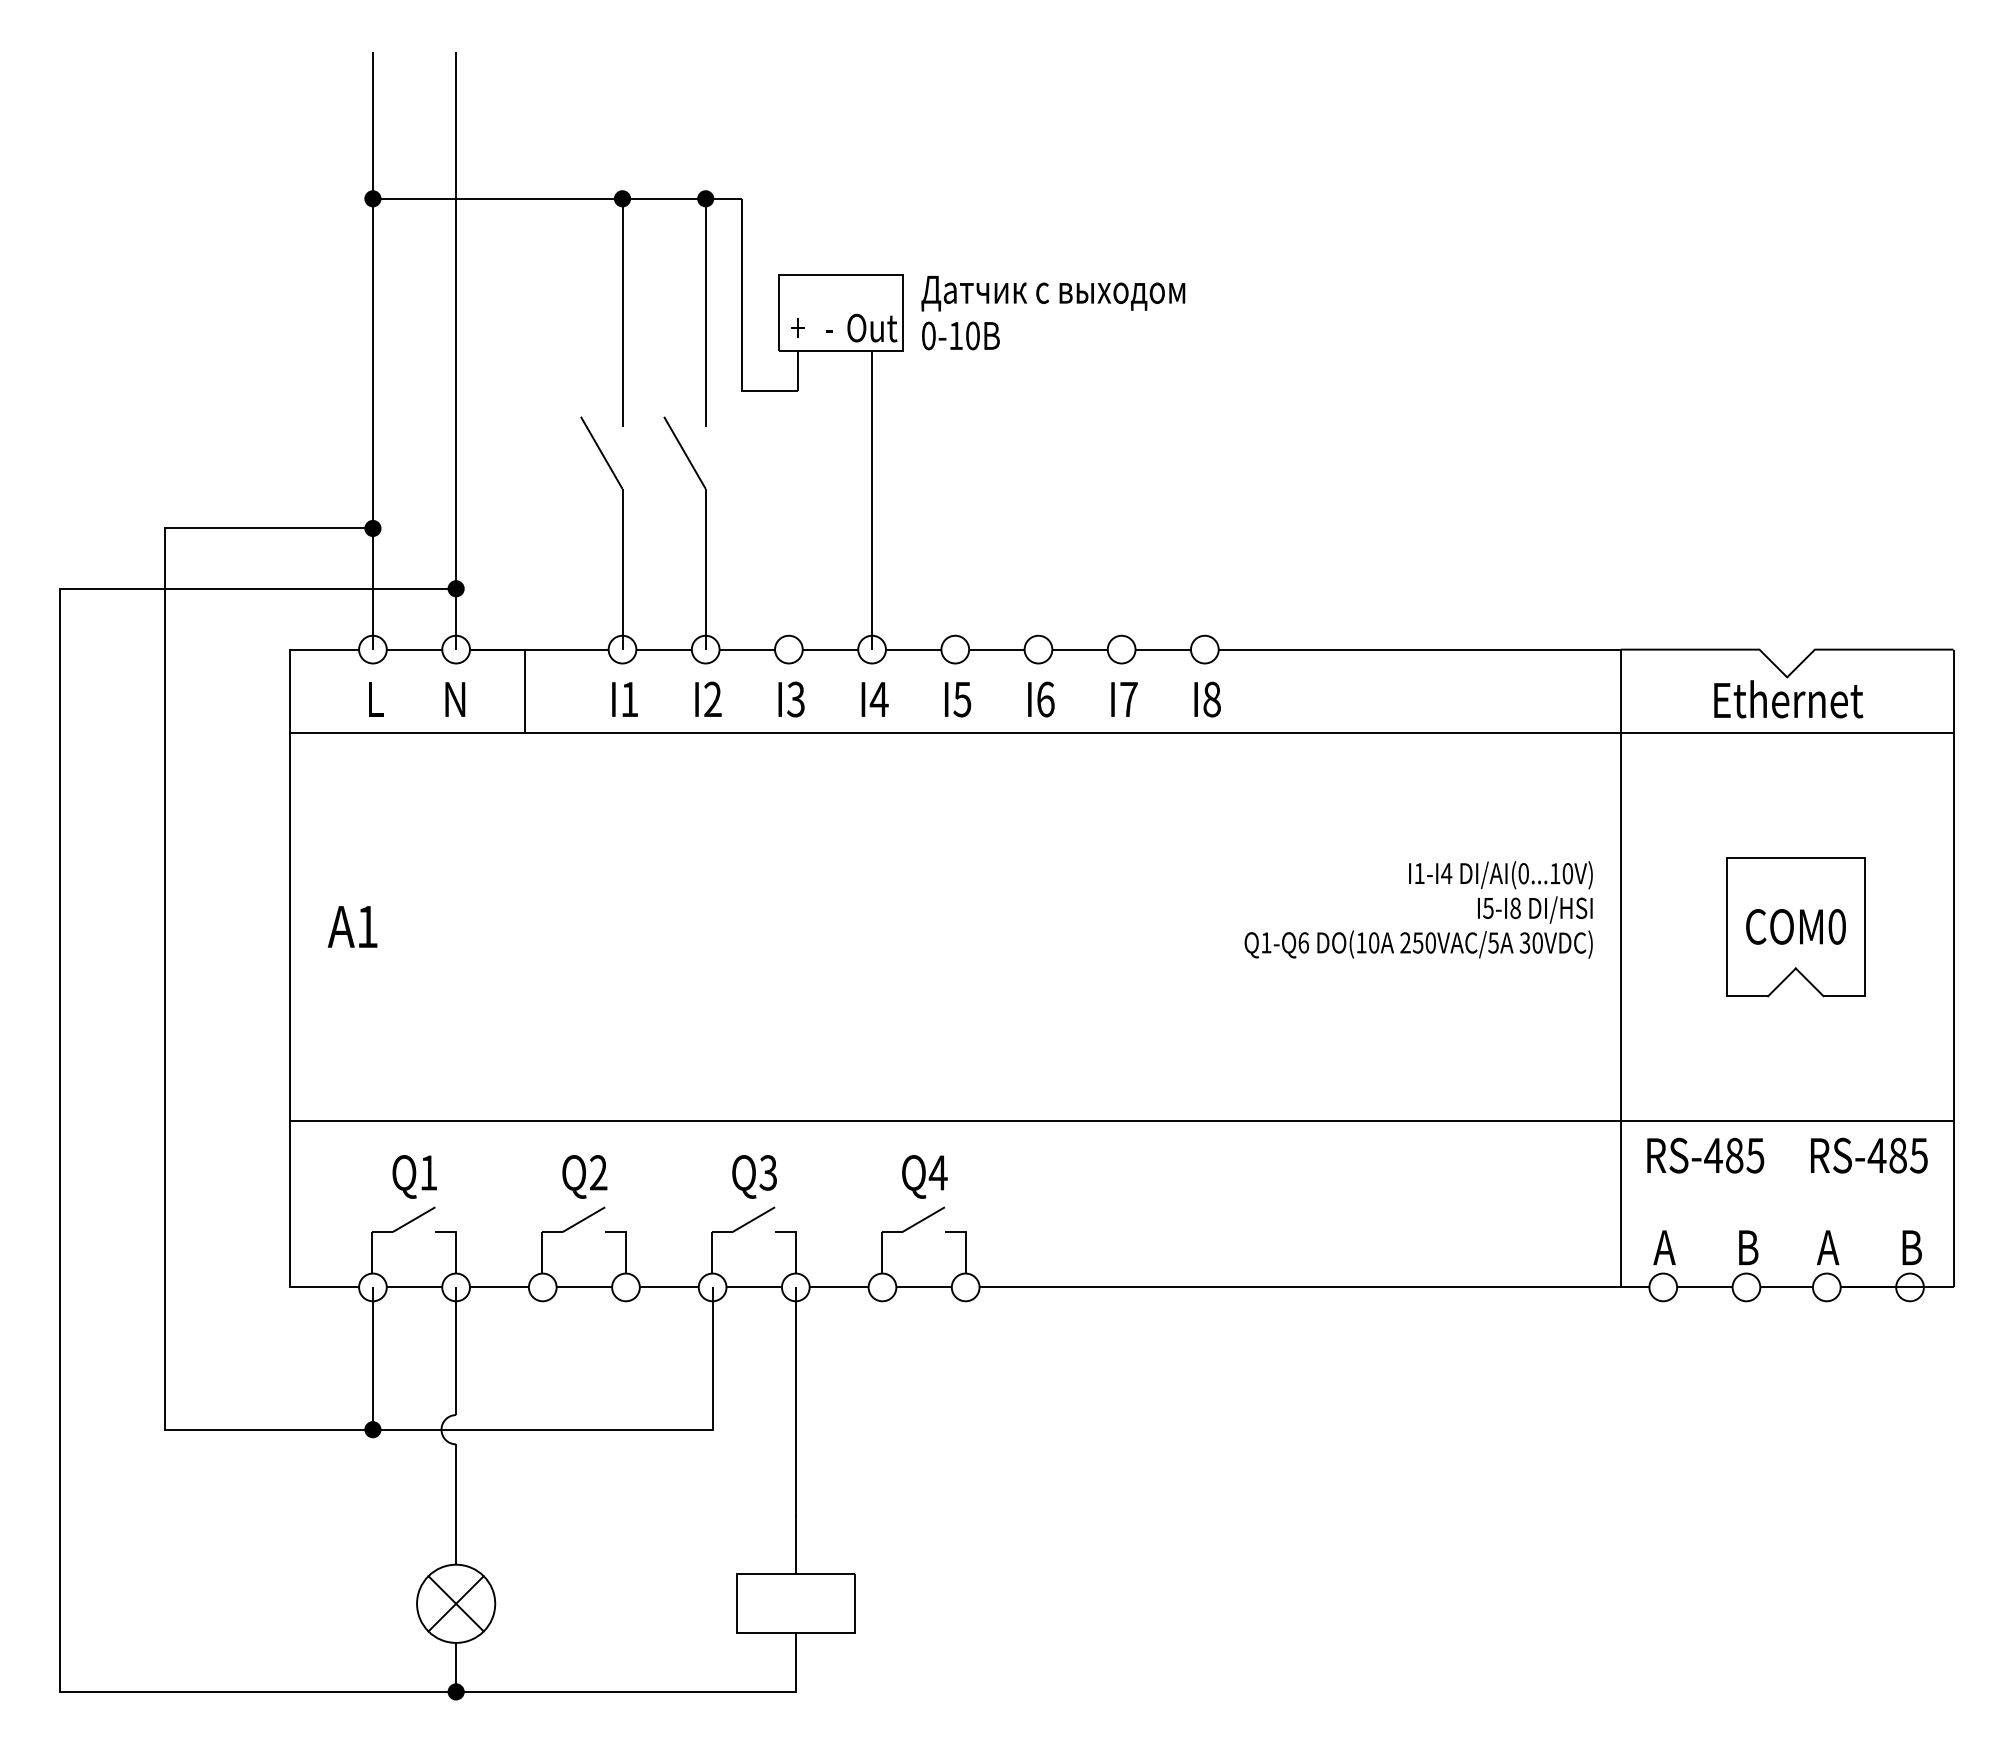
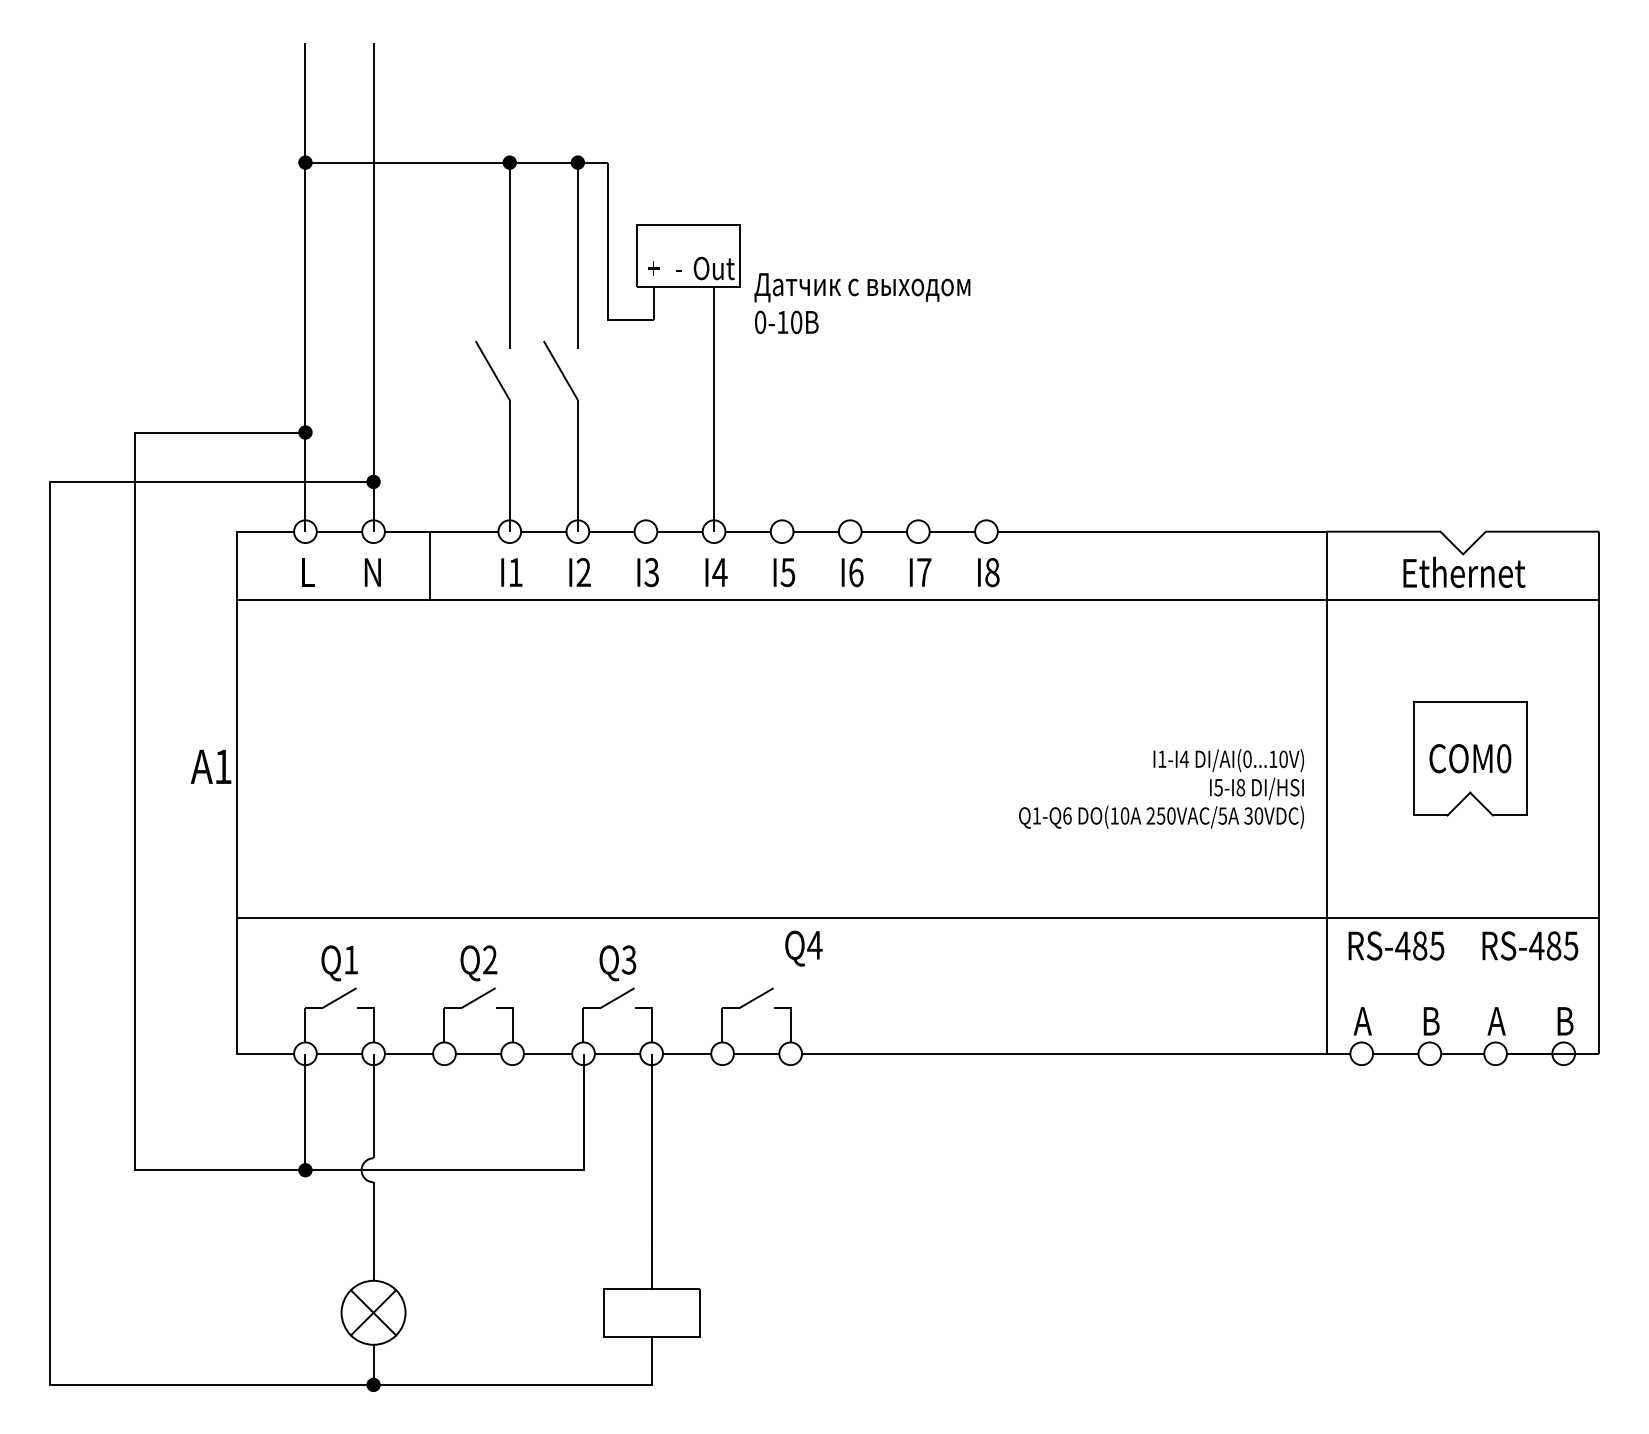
text: (1053, 313) -> (862, 304), moved
text: (1418, 909) -> (1161, 788), moved
text: (352, 926) -> (210, 766), moved
text: (924, 1176) -> (803, 948), moved

